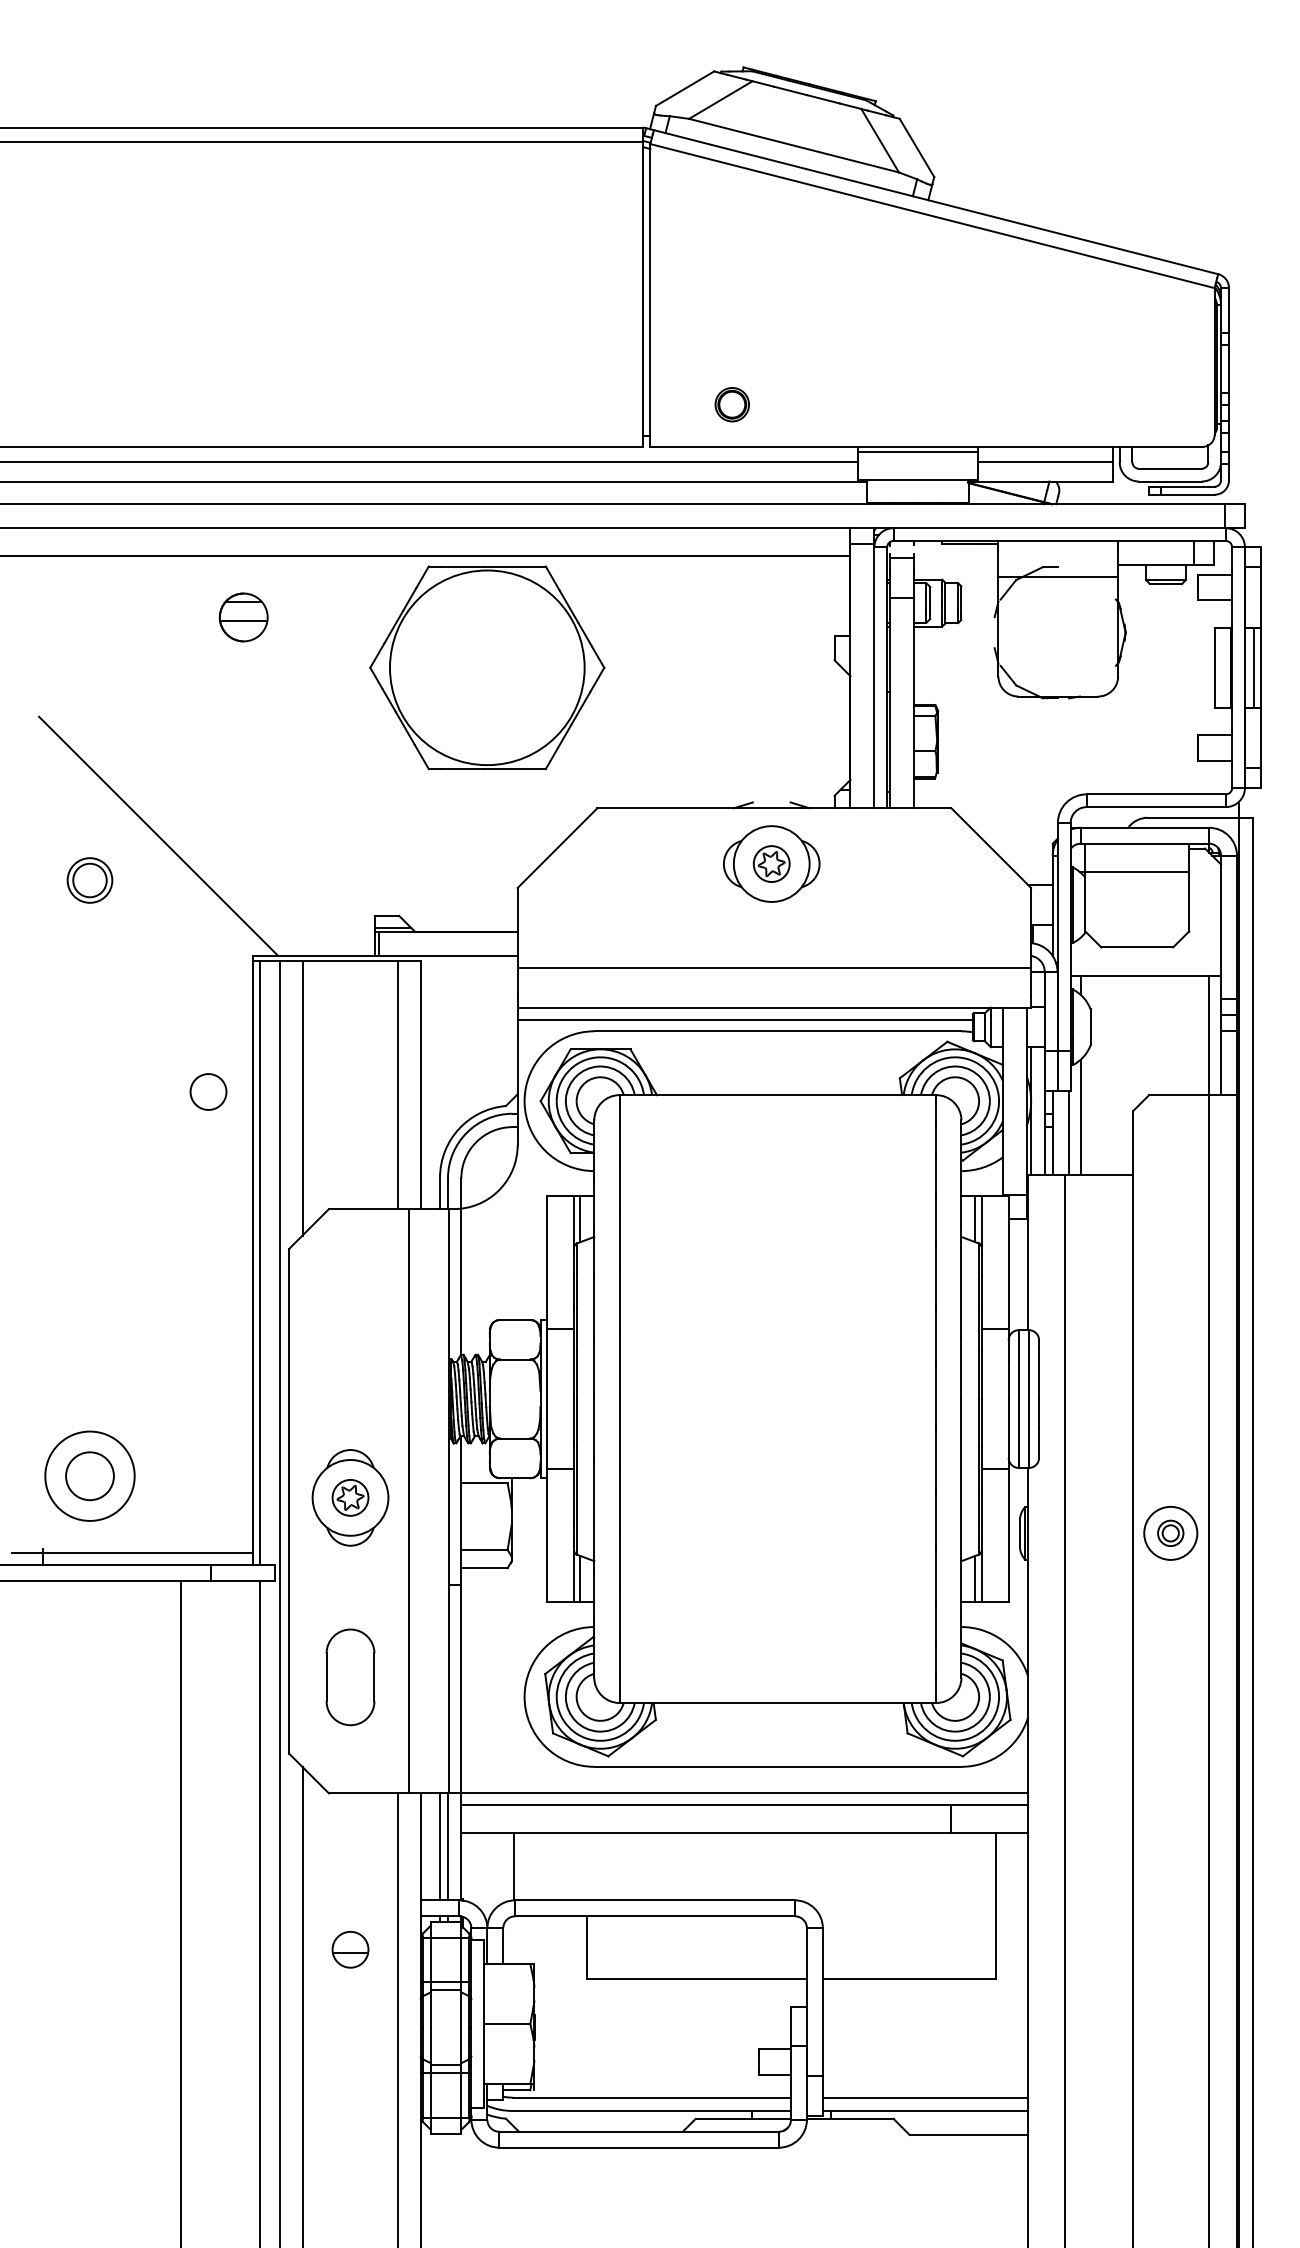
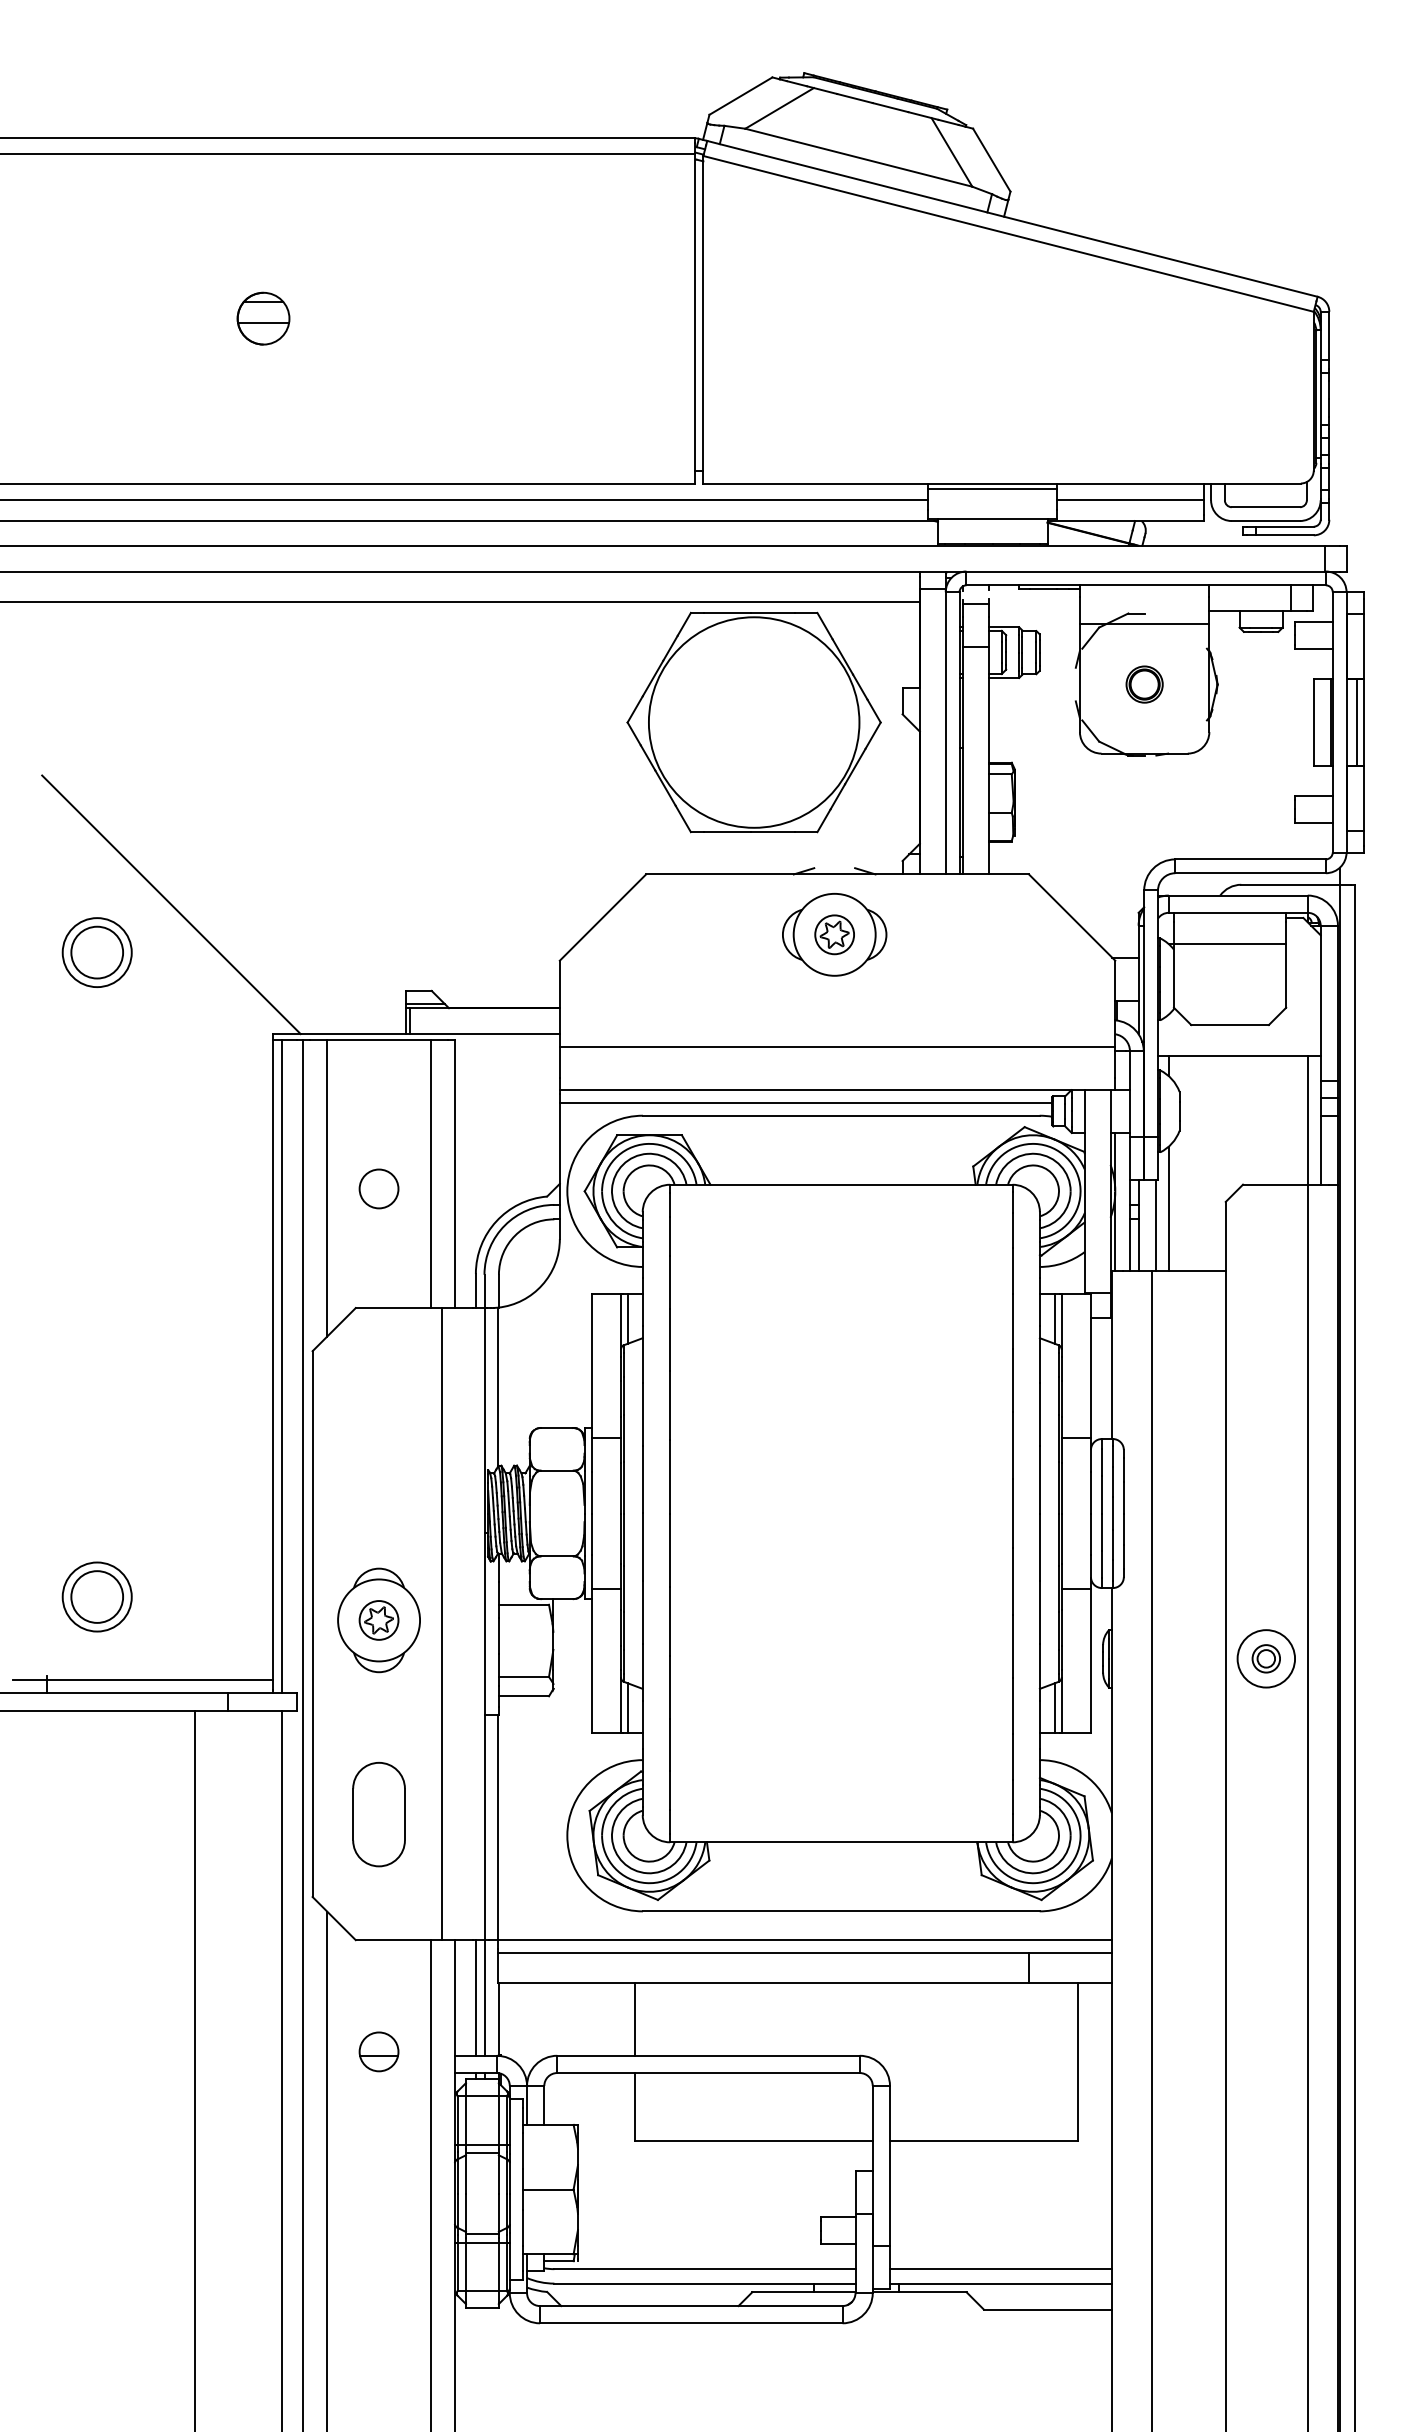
part: (731, 404) -> (1143, 684), moved
part: (243, 617) -> (263, 318), moved
part: (487, 667) -> (754, 722), moved
part: (89, 880) -> (96, 952), size x1.43
circle: (208, 1091) -> (379, 1188), moved
circle: (89, 1476) -> (96, 1597), size x0.71
line: (514, 1866) -> (635, 2019), moved
part: (350, 1949) -> (379, 2051), moved

